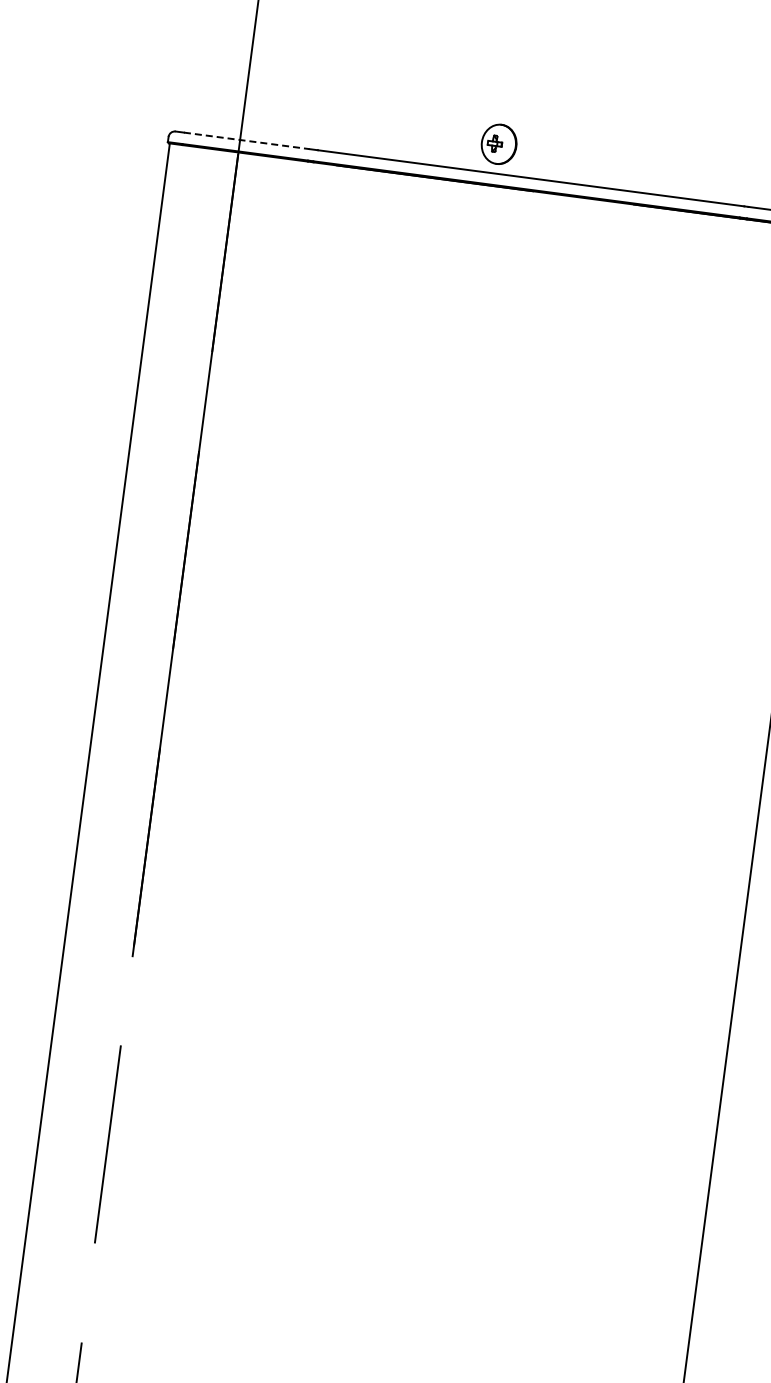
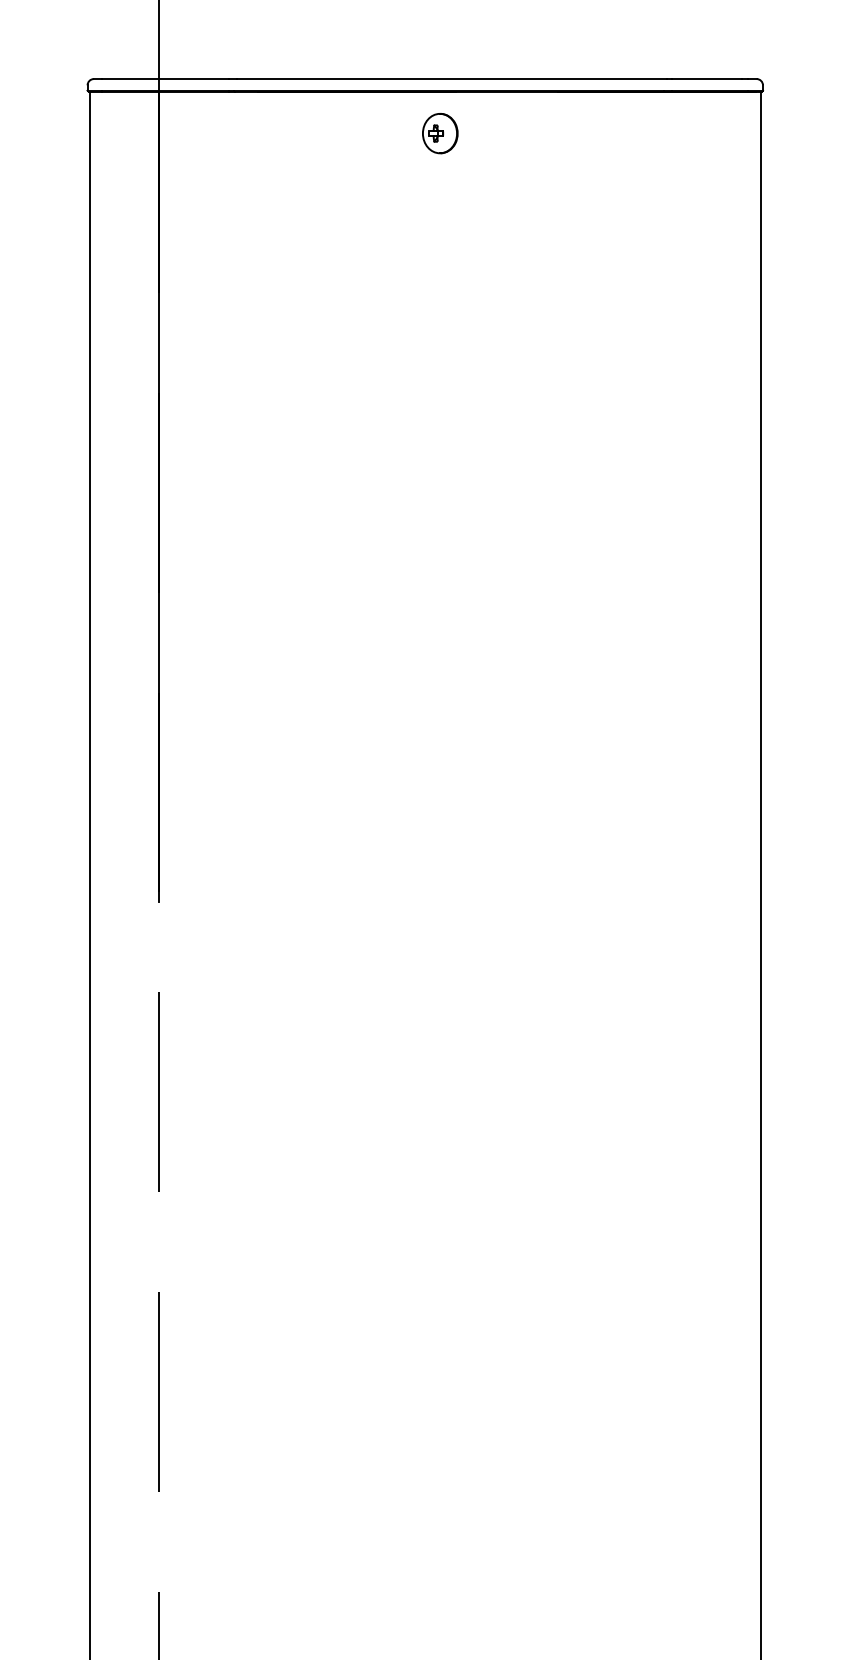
line: (247, 141) -> (166, 79), dashed -> solid
part: (499, 144) -> (440, 133), moved

